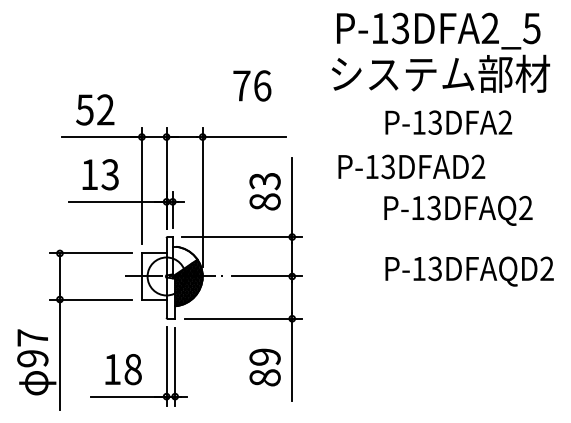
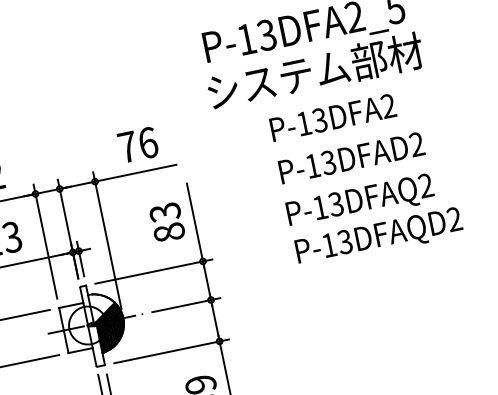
text: (252, 85) -> (138, 144), moved
text: (411, 166) -> (351, 157), moved
text: (469, 271) -> (379, 237), moved

